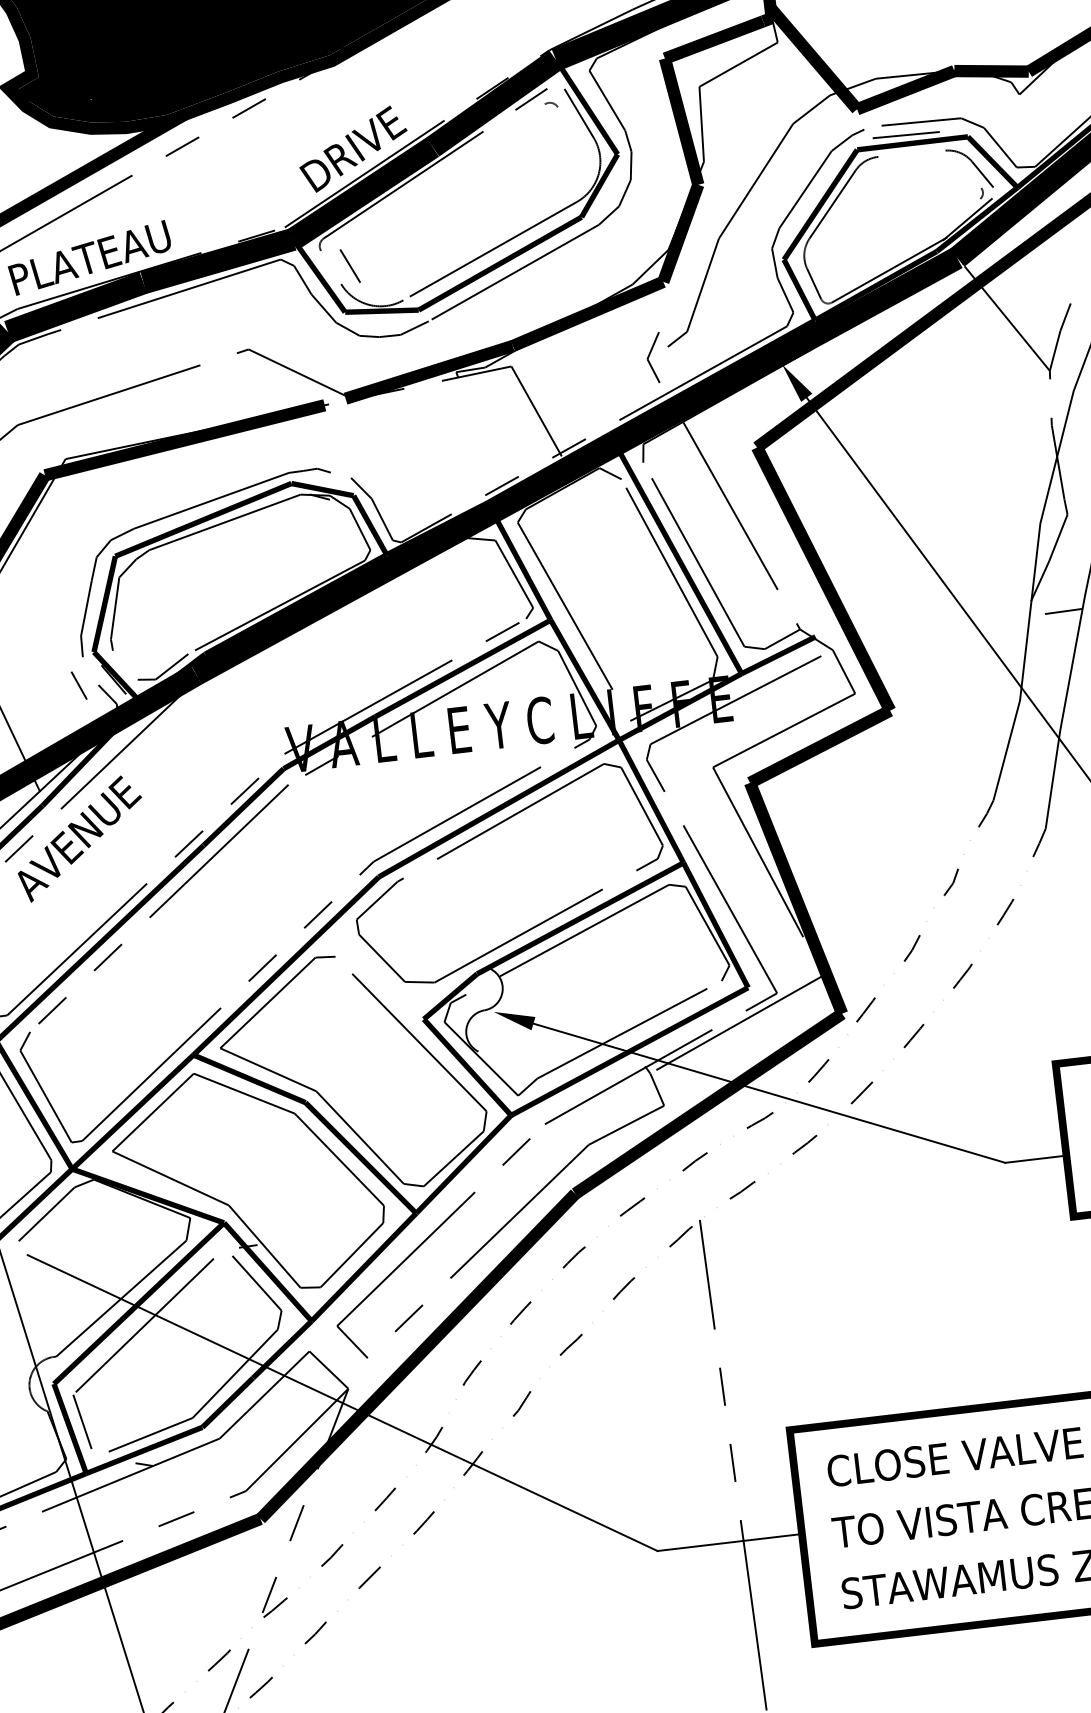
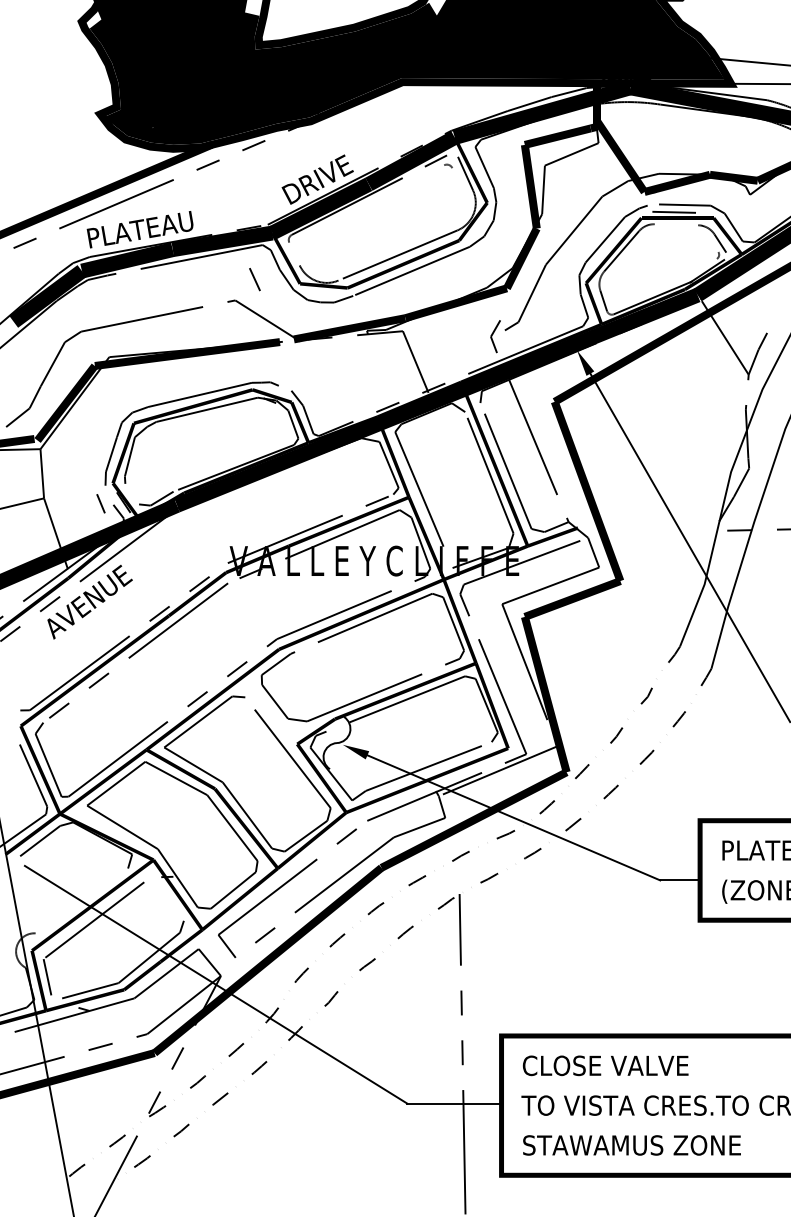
line: (349, 266) -> (254, 279), moved
line: (255, 1282) -> (169, 900), removed
line: (120, 1297) -> (81, 900), removed

